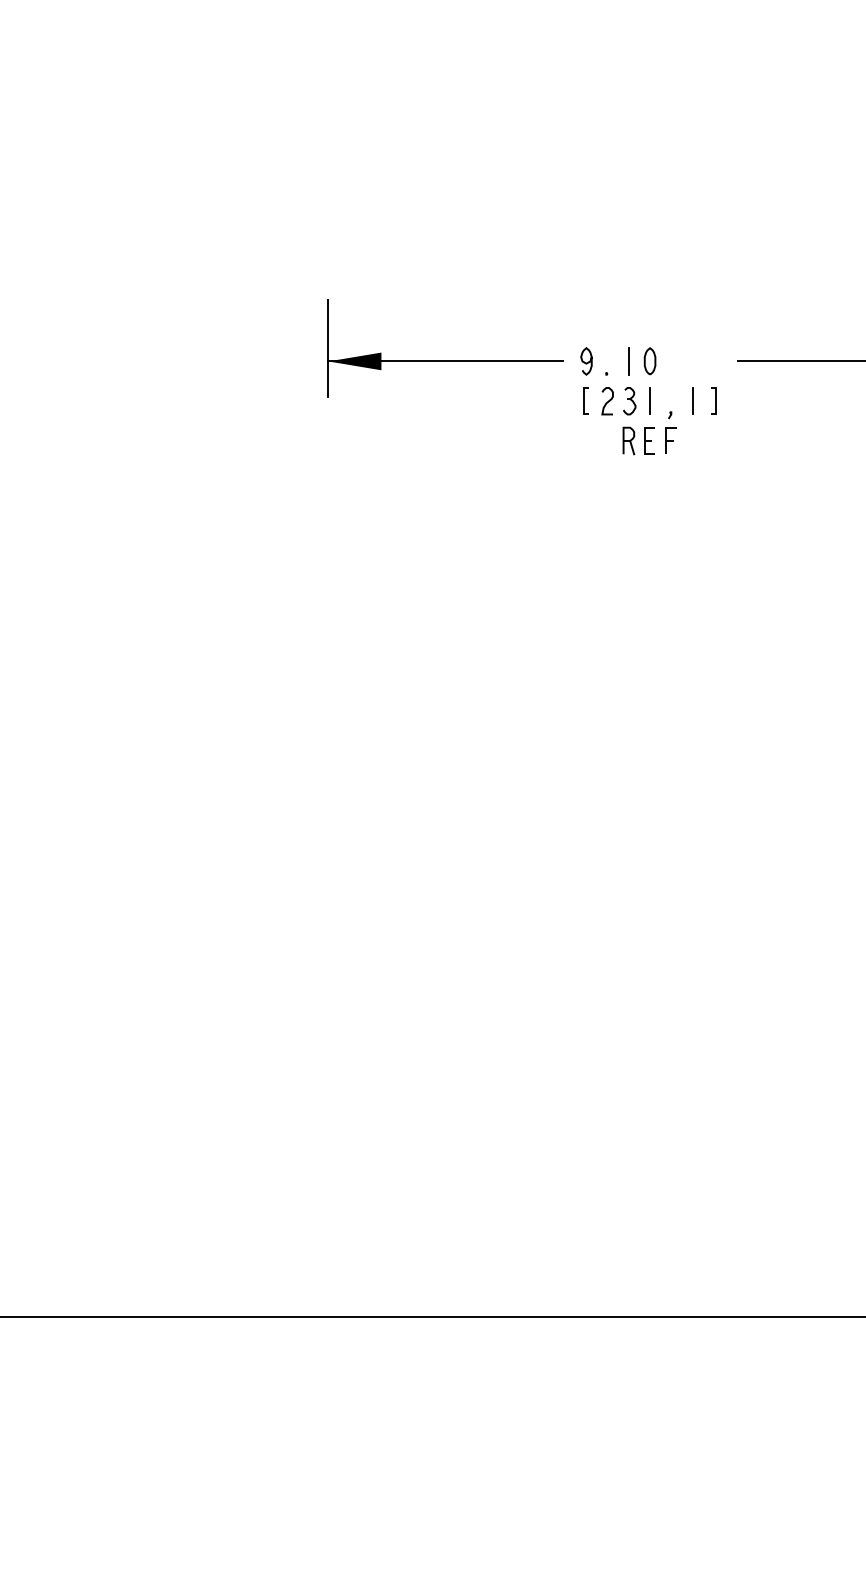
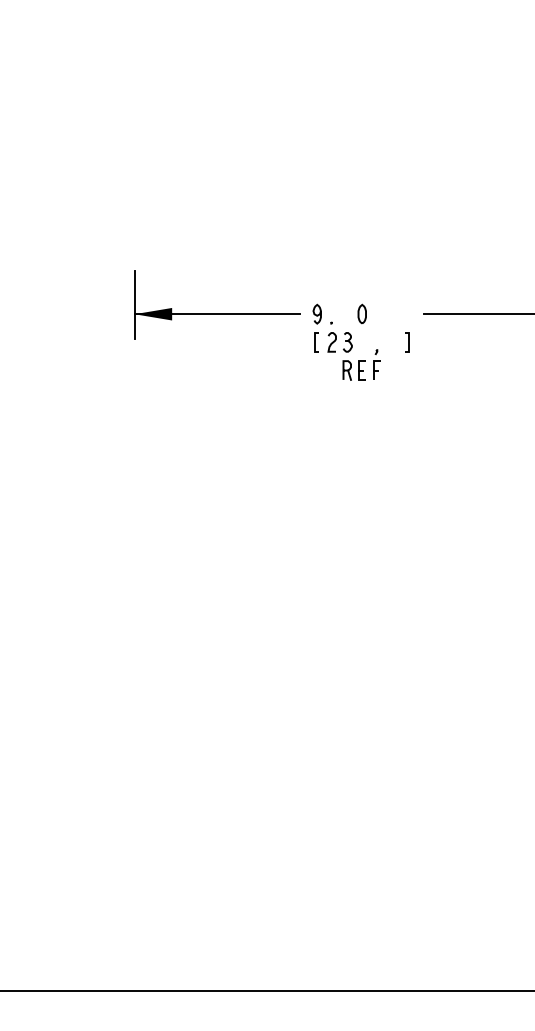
line: (628, 361) -> (346, 314), removed
line: (650, 400) -> (362, 341), removed
line: (692, 400) -> (392, 341), removed

